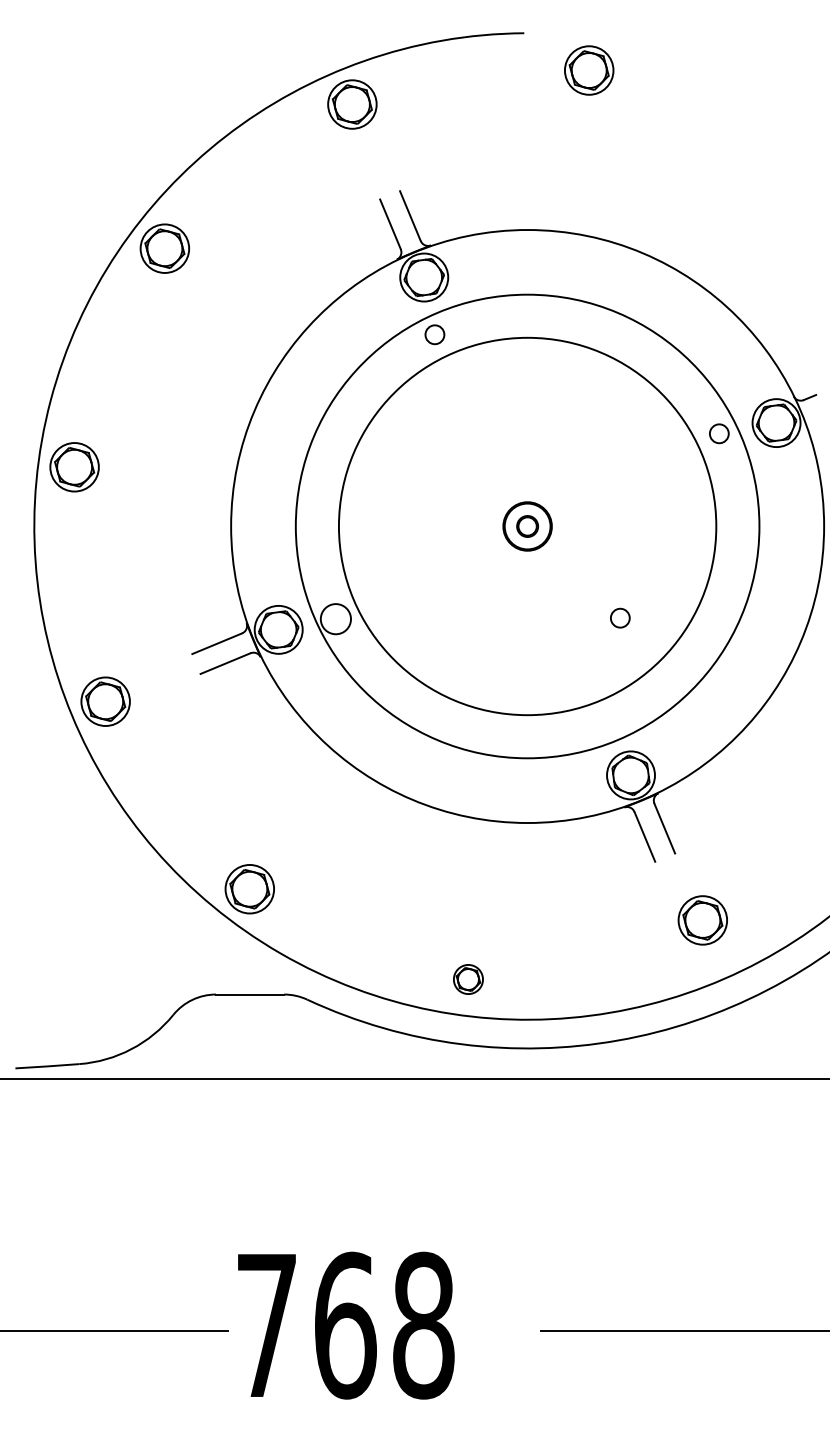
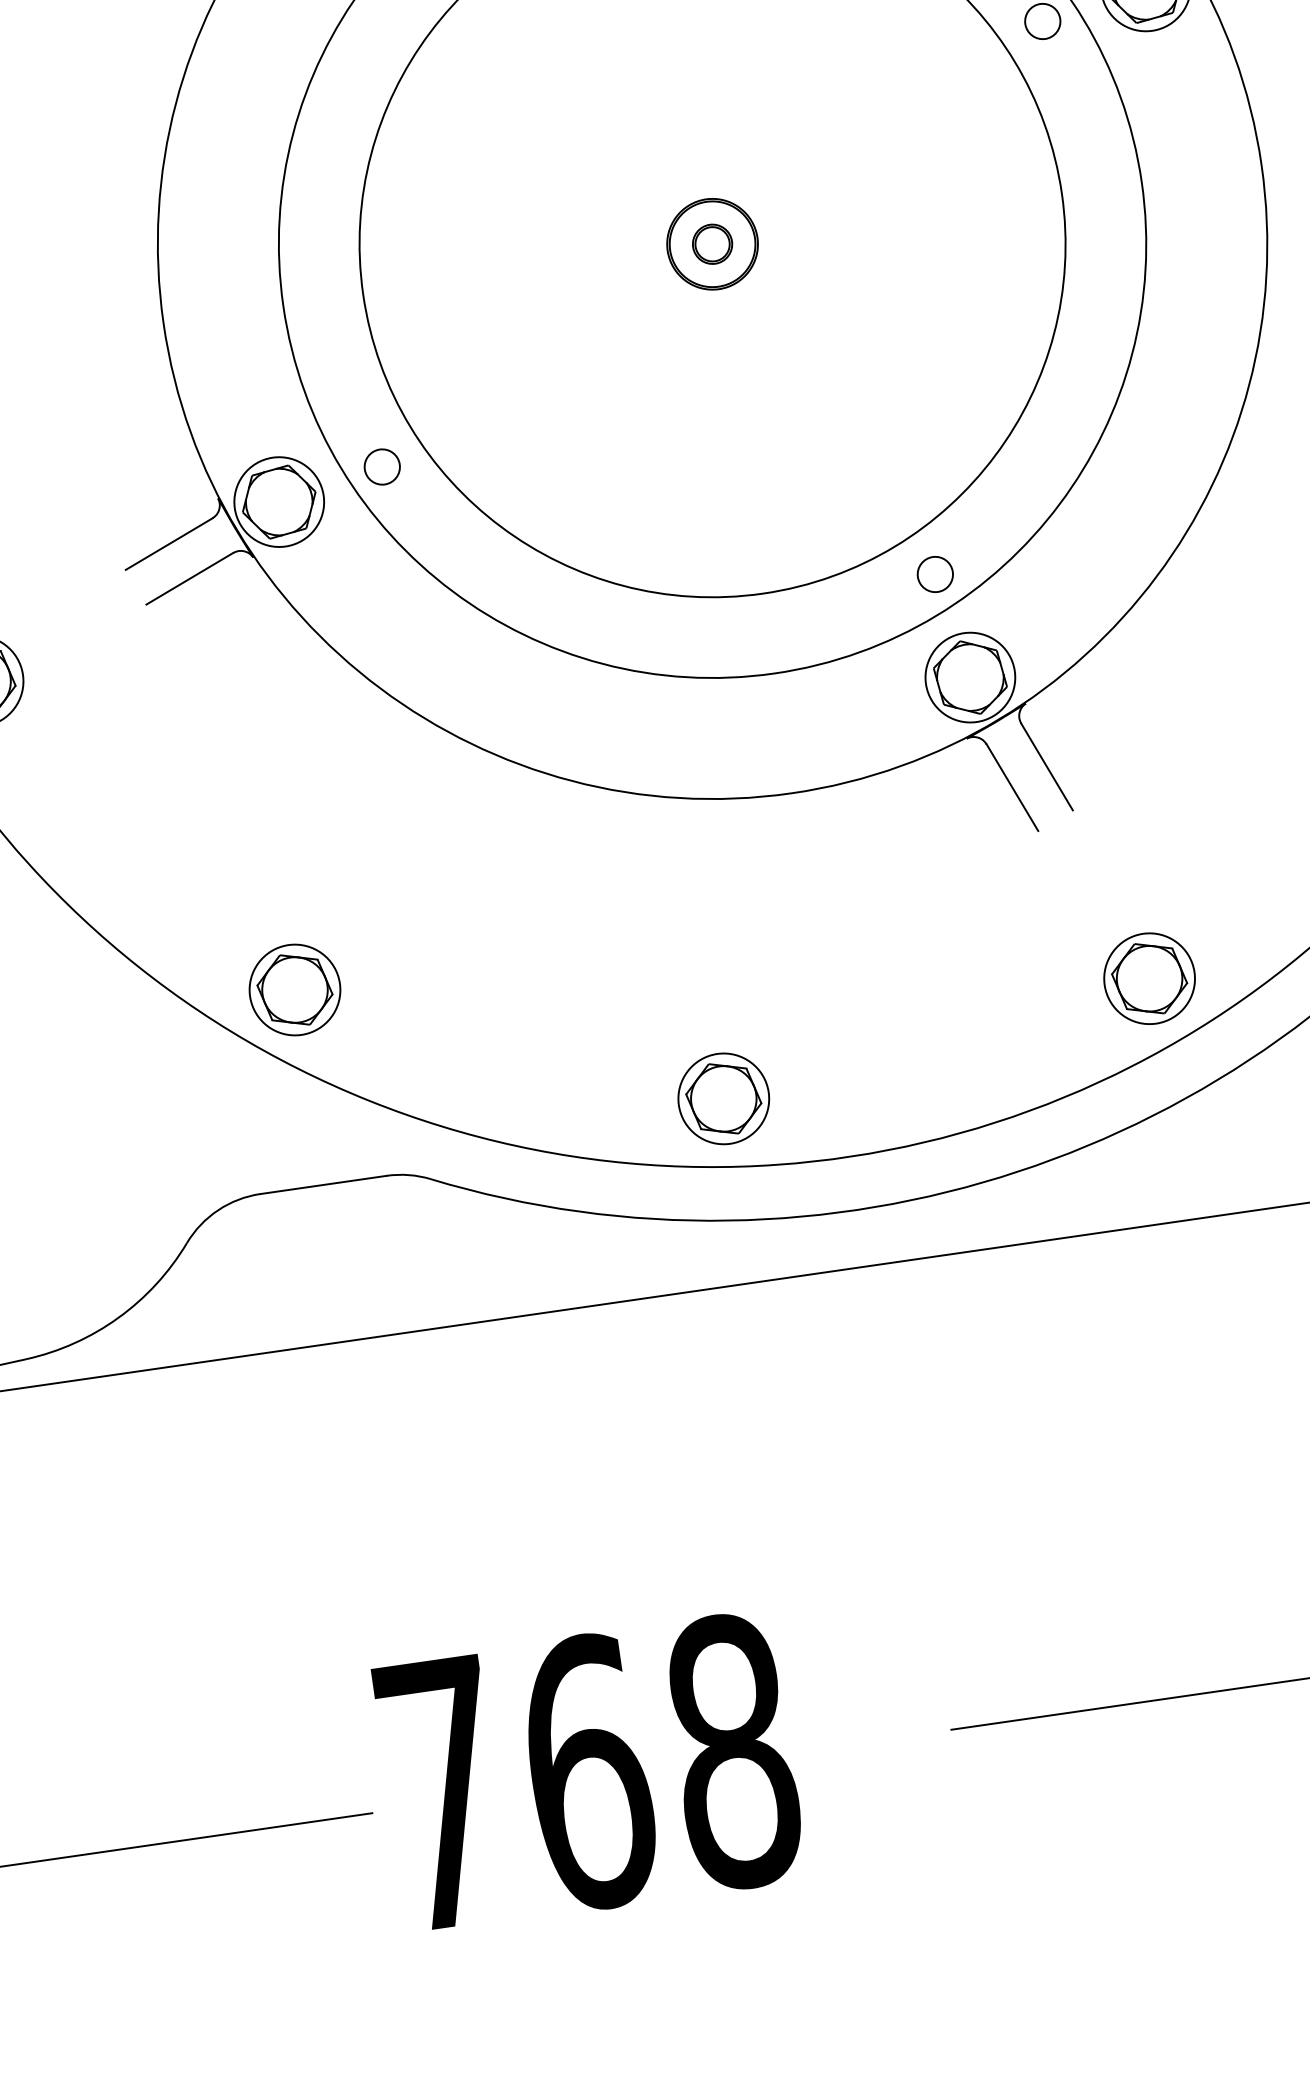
circle: (620, 617) -> (935, 573), moved
circle: (335, 618) -> (381, 465), size x0.62
part: (702, 920) -> (1148, 978), moved
part: (468, 979) -> (723, 1098), size x1.67

